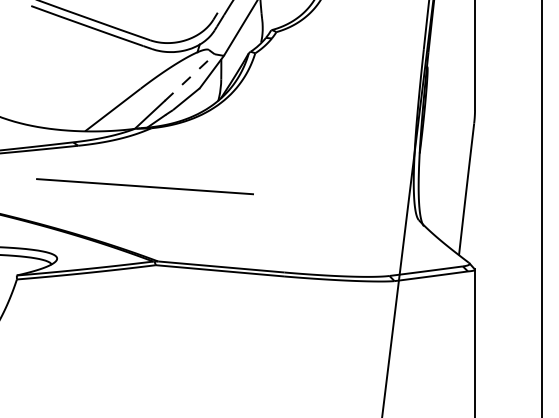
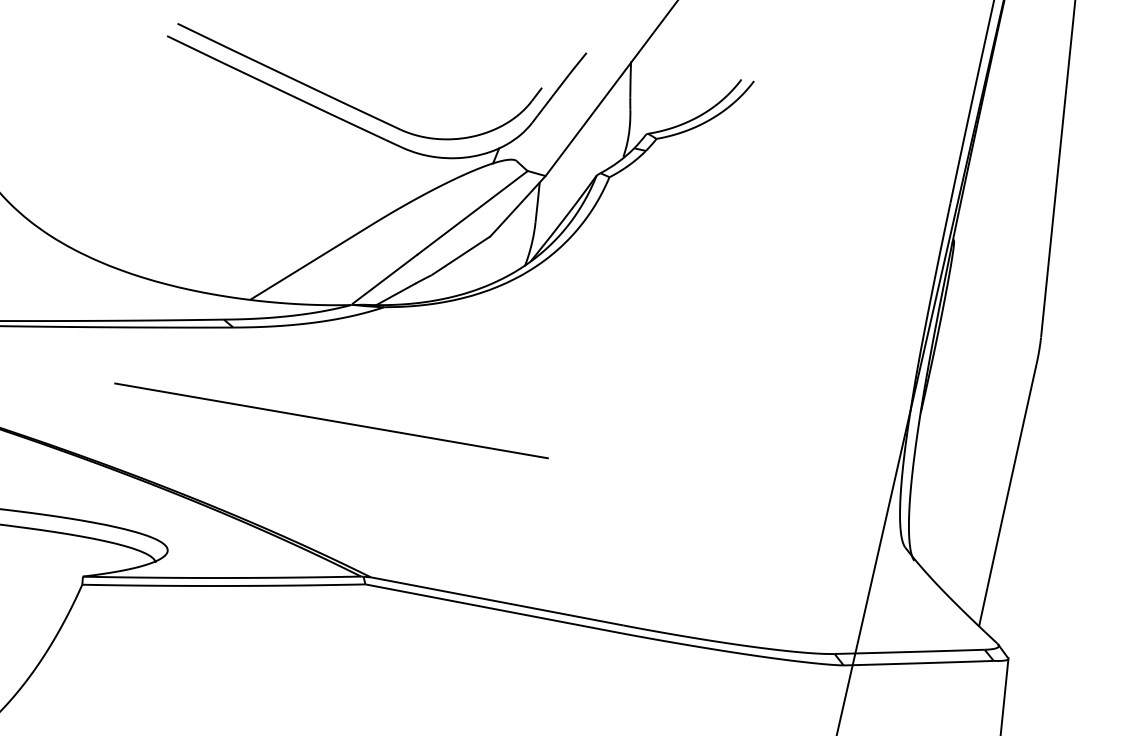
line: (190, 77) -> (473, 212), dashed -> solid
line: (144, 186) -> (330, 420), moved

